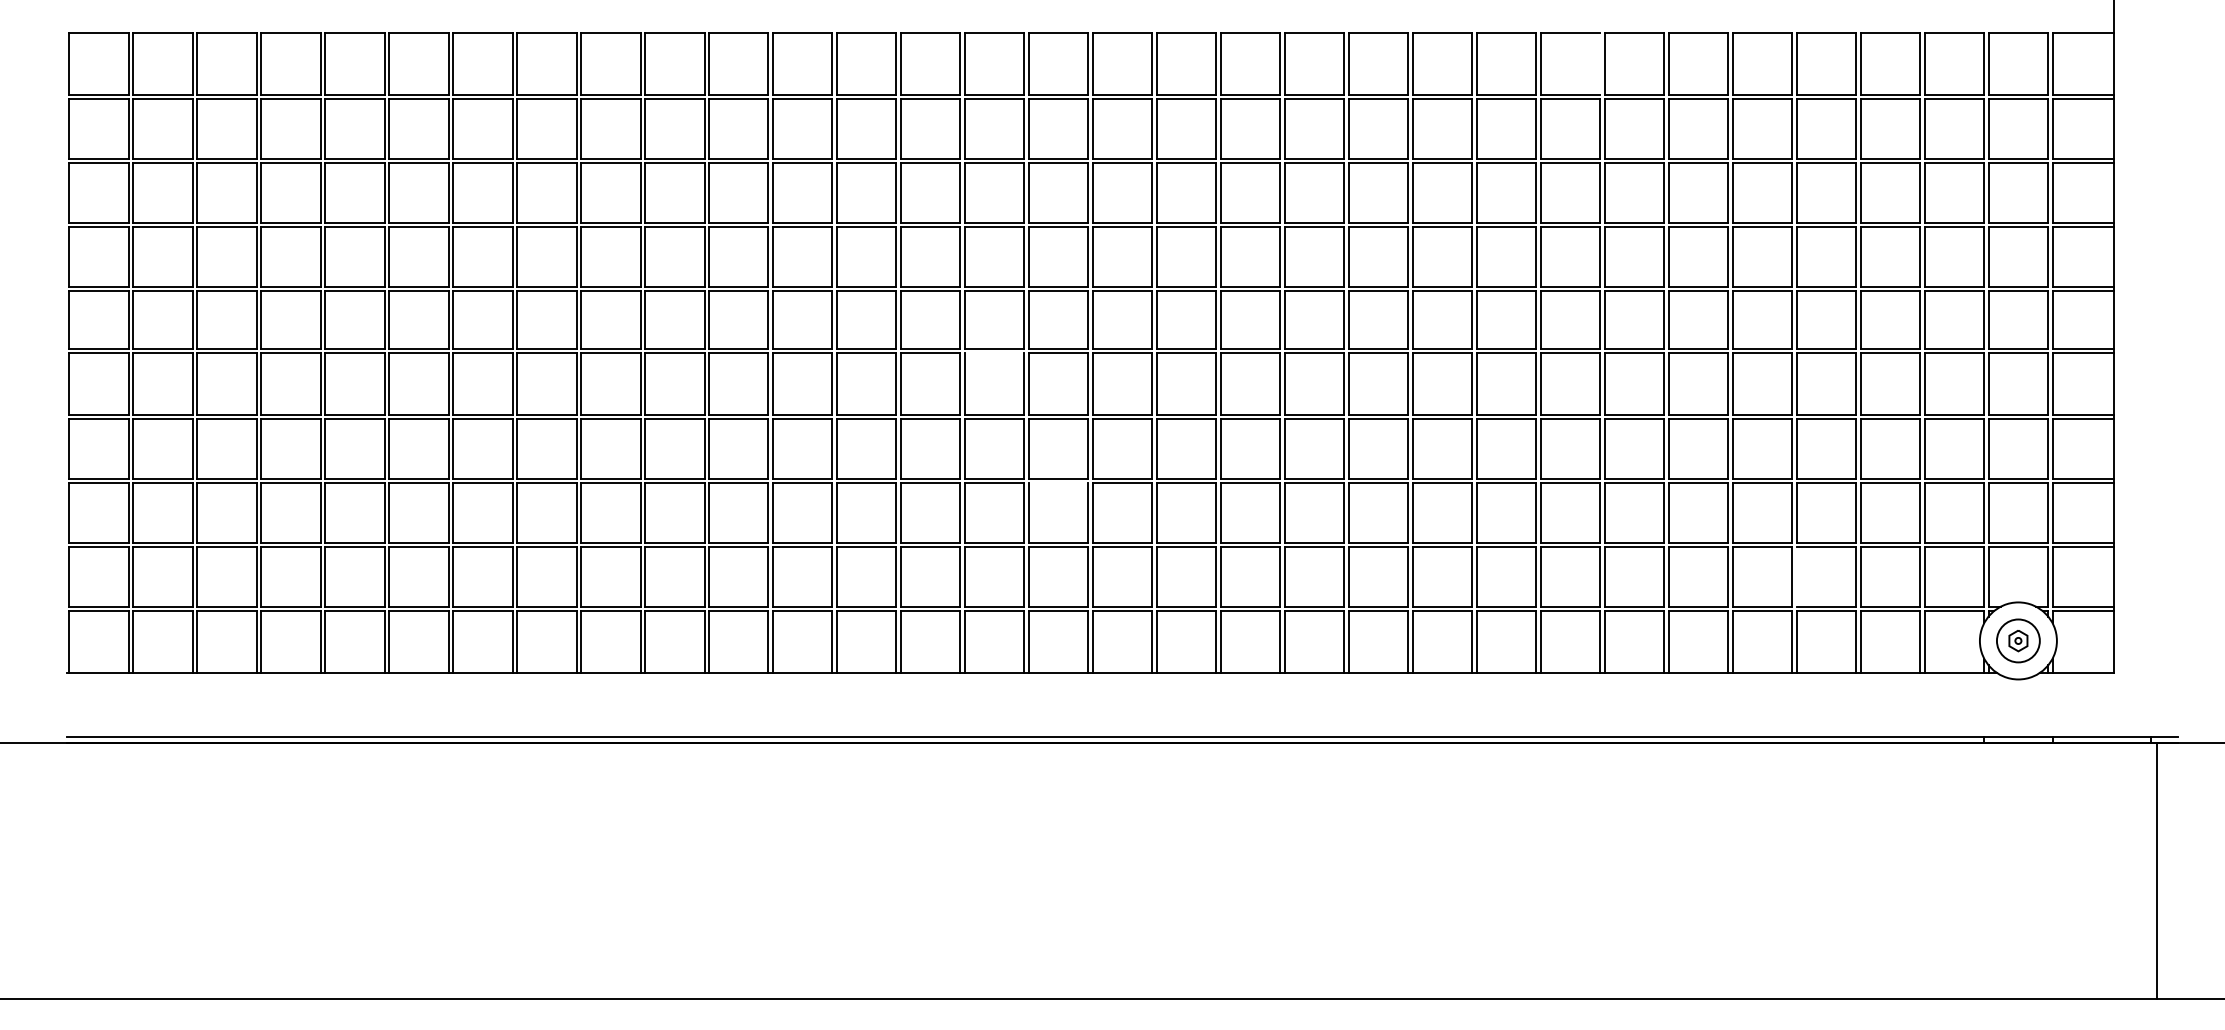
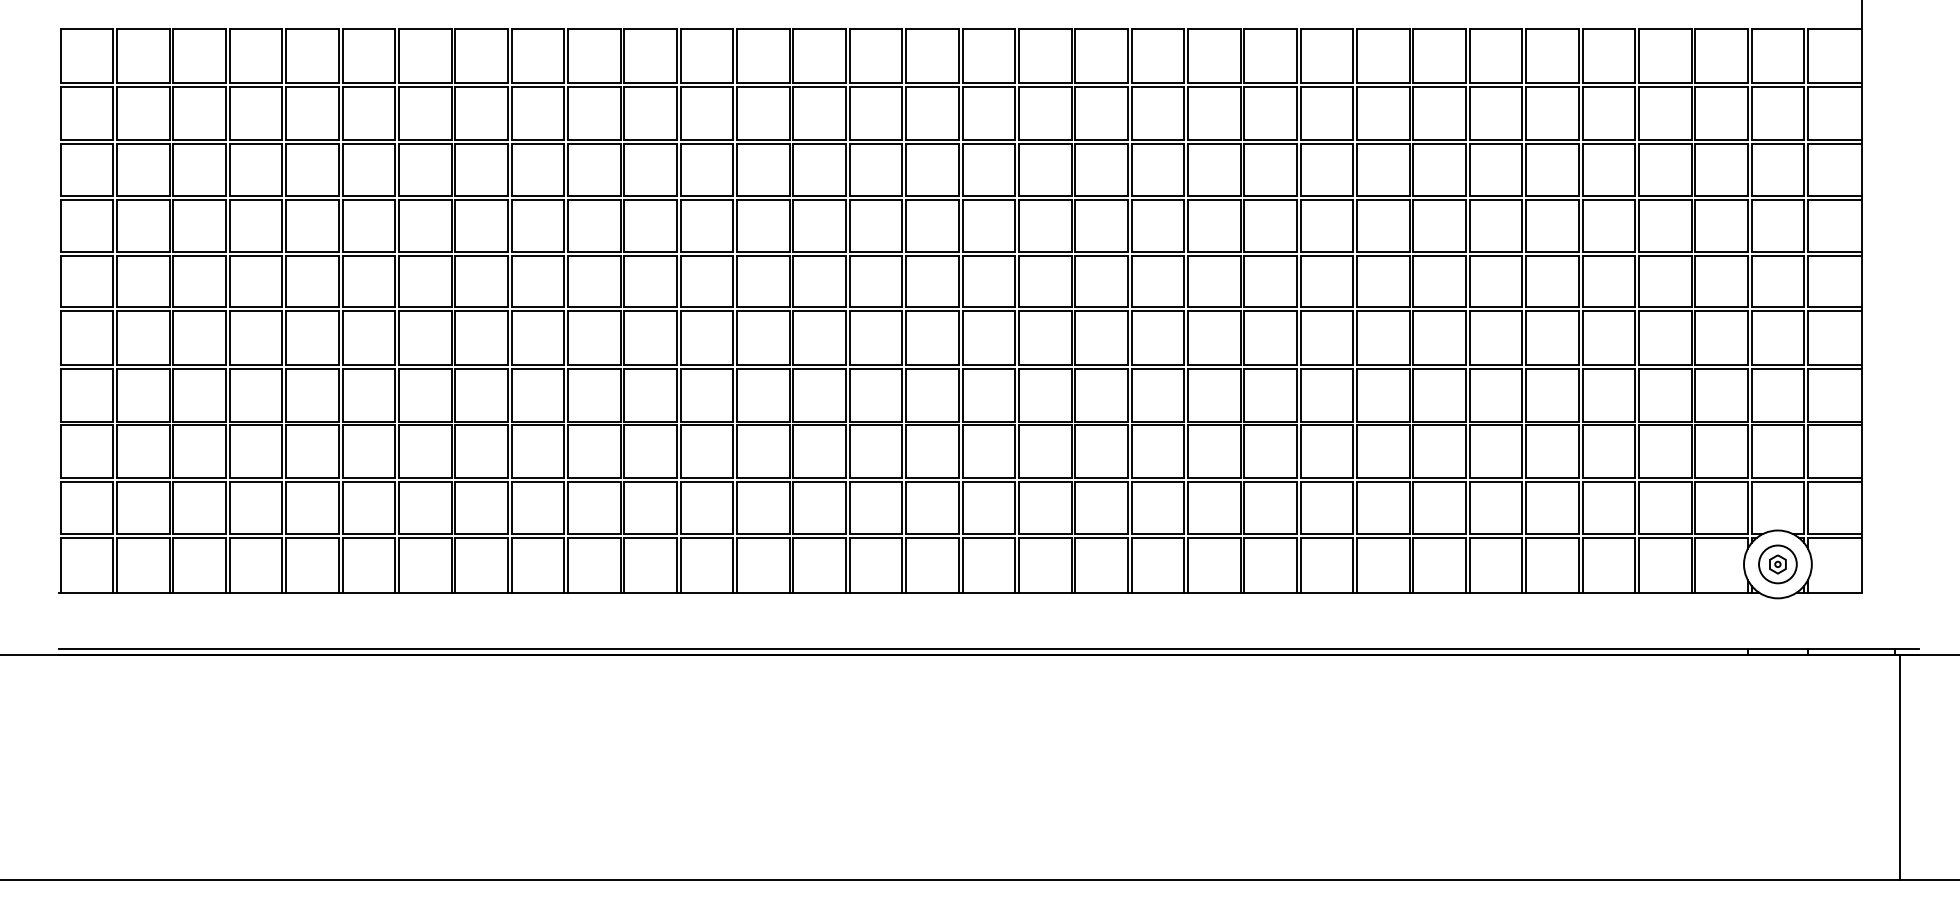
line: (1600, 63) -> (1409, 55), added
line: (994, 352) -> (876, 310), added
line: (1058, 483) -> (932, 425), added
line: (1796, 576) -> (1582, 507), added

